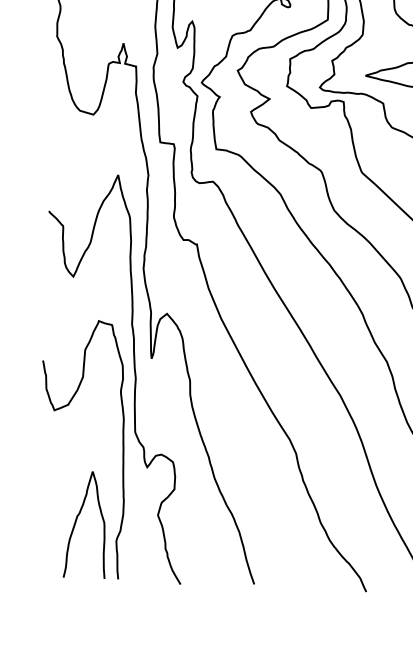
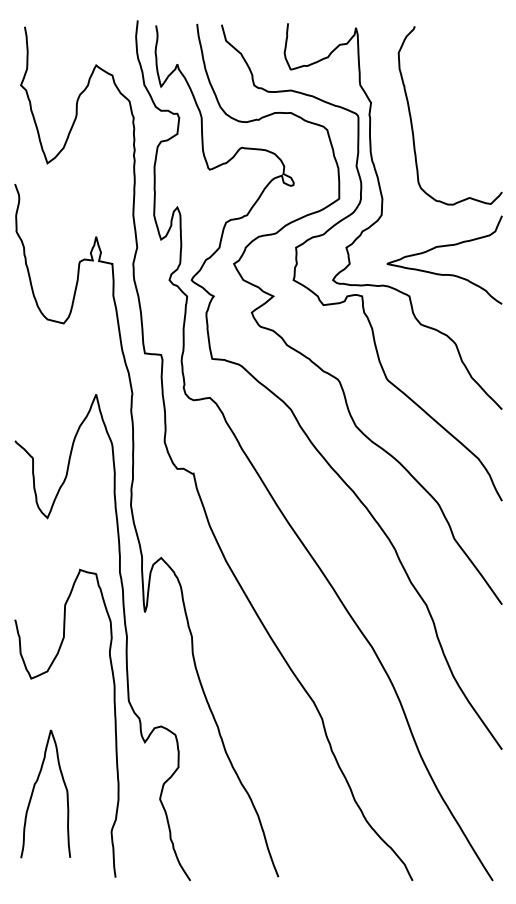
curve: (76, 520) -> (34, 789), moved

